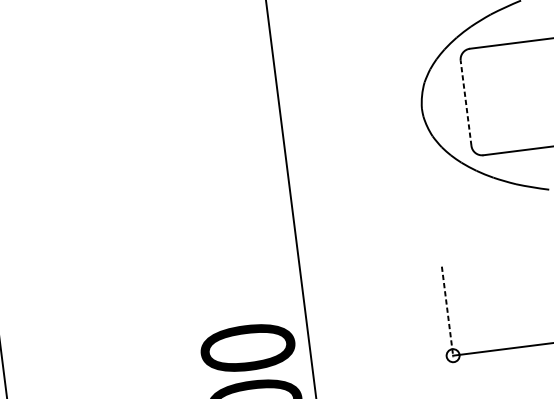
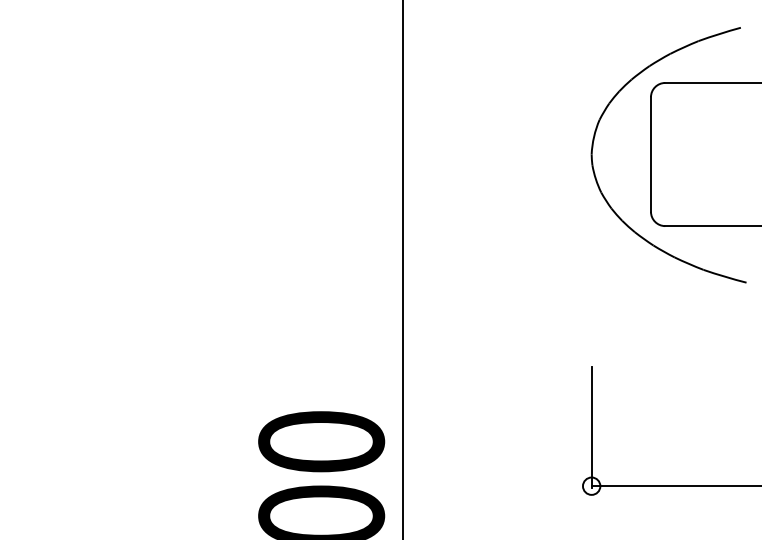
line: (465, 103) -> (650, 154), dashed -> solid
line: (447, 312) -> (591, 427), dashed -> solid

